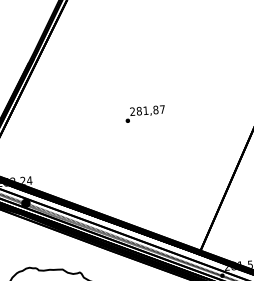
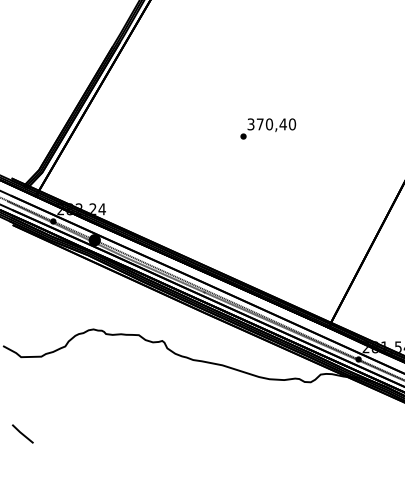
text: (147, 110) -> (271, 124), 281,87 -> 370,40

